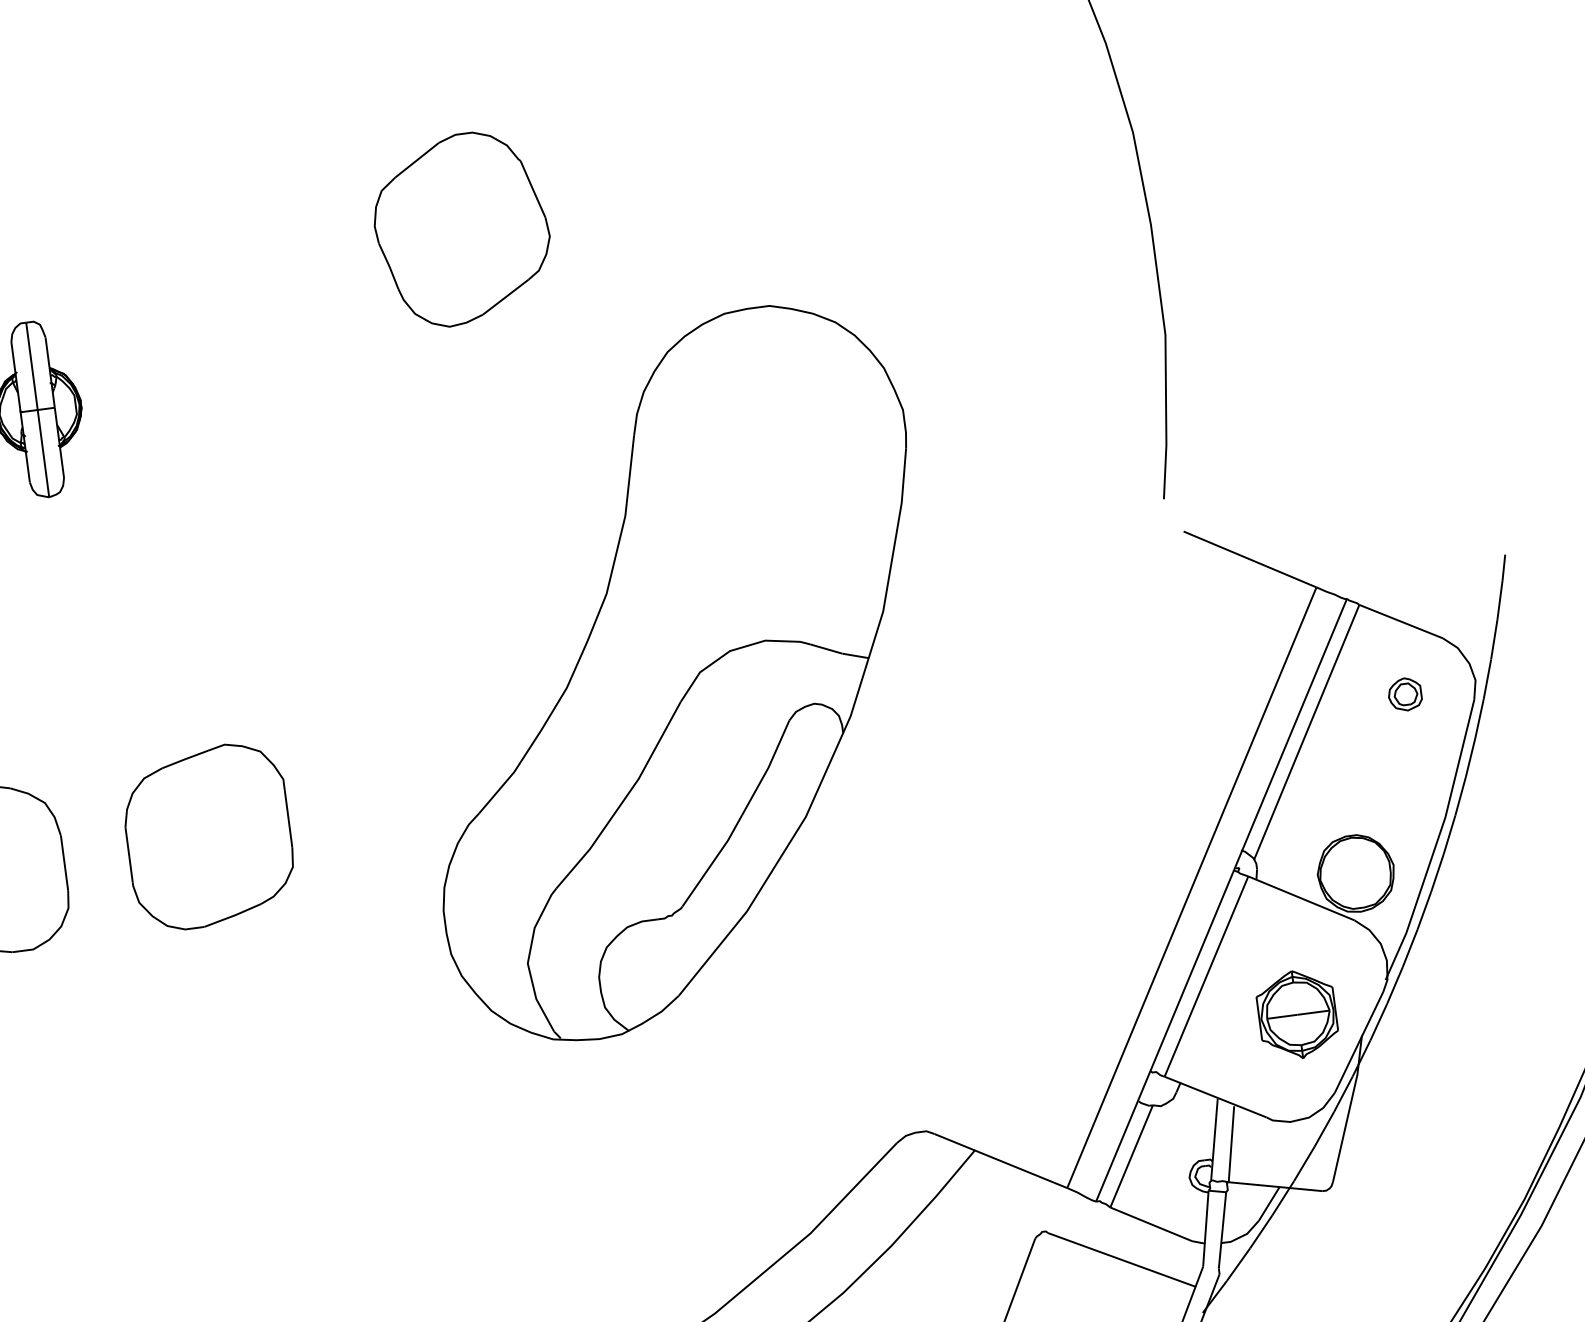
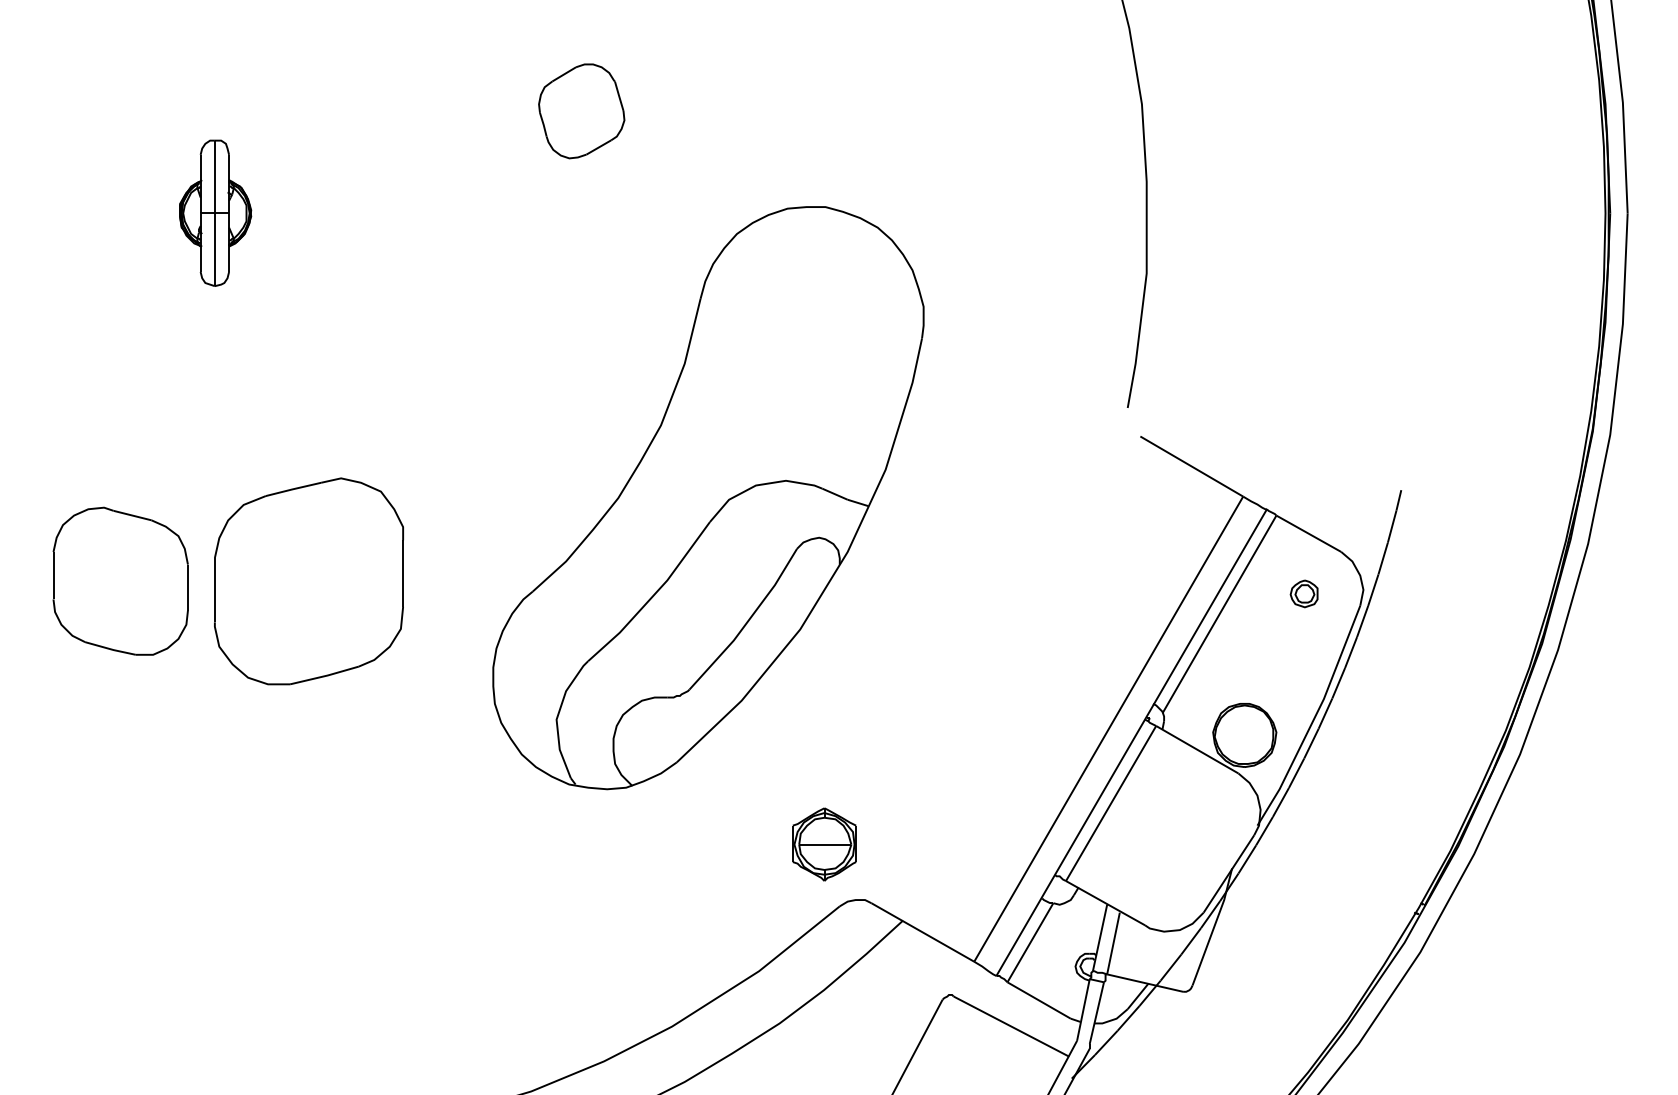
part: (461, 229) -> (581, 111), size x0.6
part: (208, 835) -> (308, 580), size x1.4
part: (1297, 1014) -> (824, 844), moved

